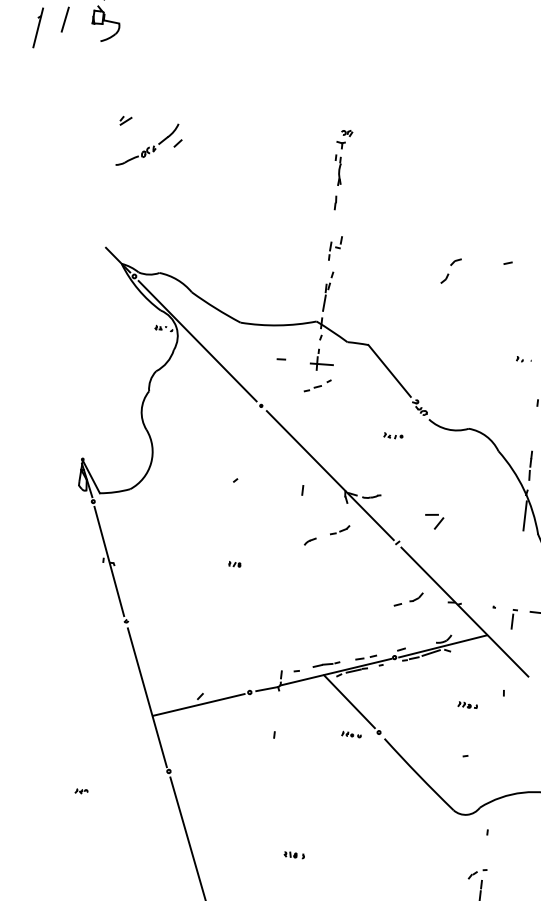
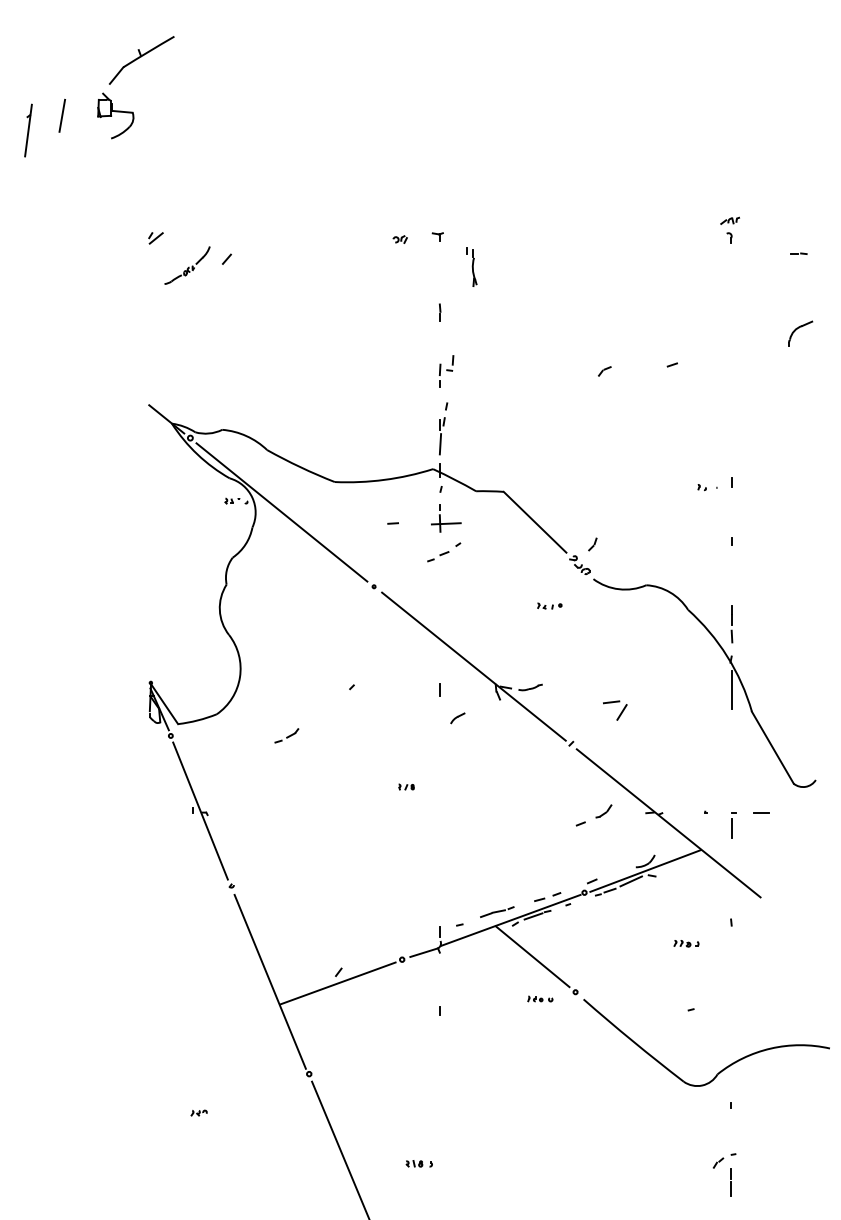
part: (346, 133) -> (399, 239), moved
part: (147, 144) -> (187, 265), size x0.6
part: (338, 169) -> (471, 266), moved
part: (444, 278) -> (592, 544), moved
part: (339, 529) -> (286, 735), moved
part: (309, 541) -> (457, 718), moved
part: (234, 563) -> (406, 786), moved
part: (293, 854) -> (418, 1163), moved

